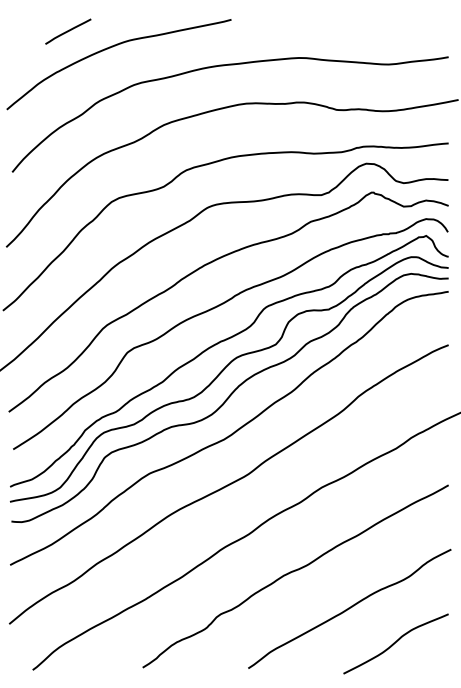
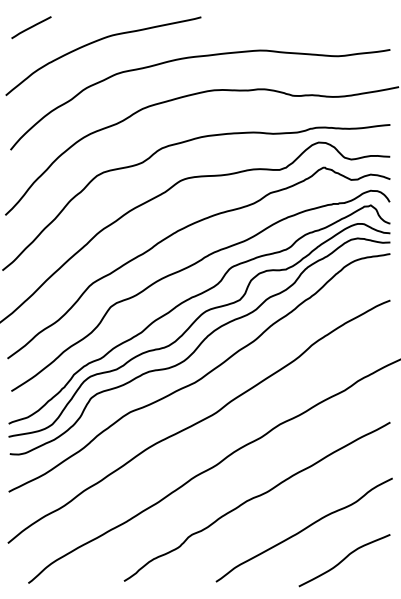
line: (68, 31) -> (31, 27), moved

